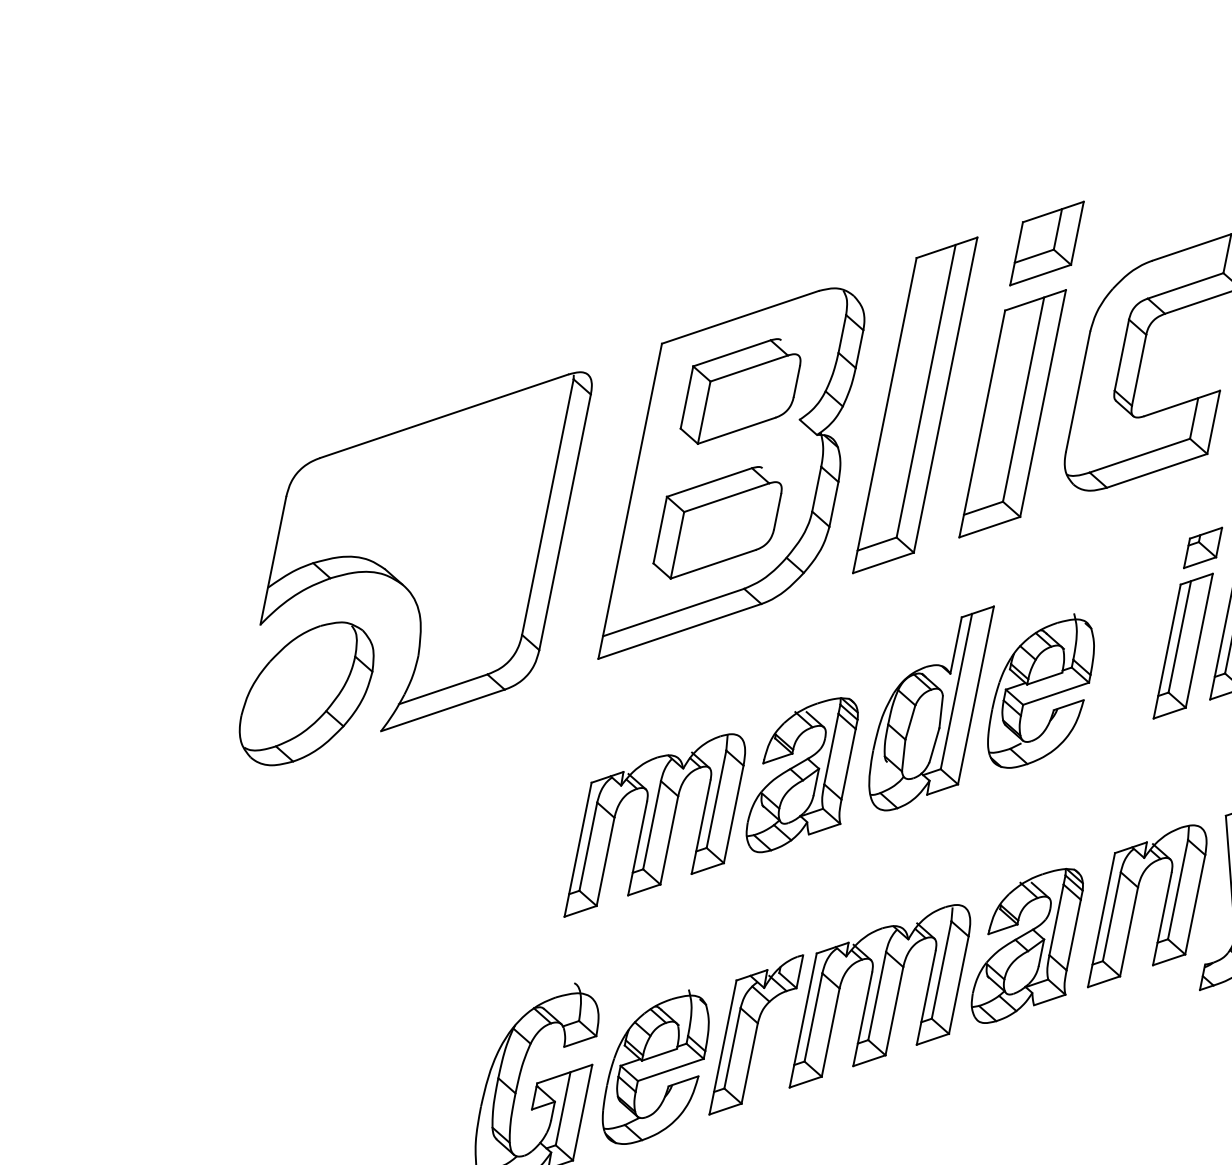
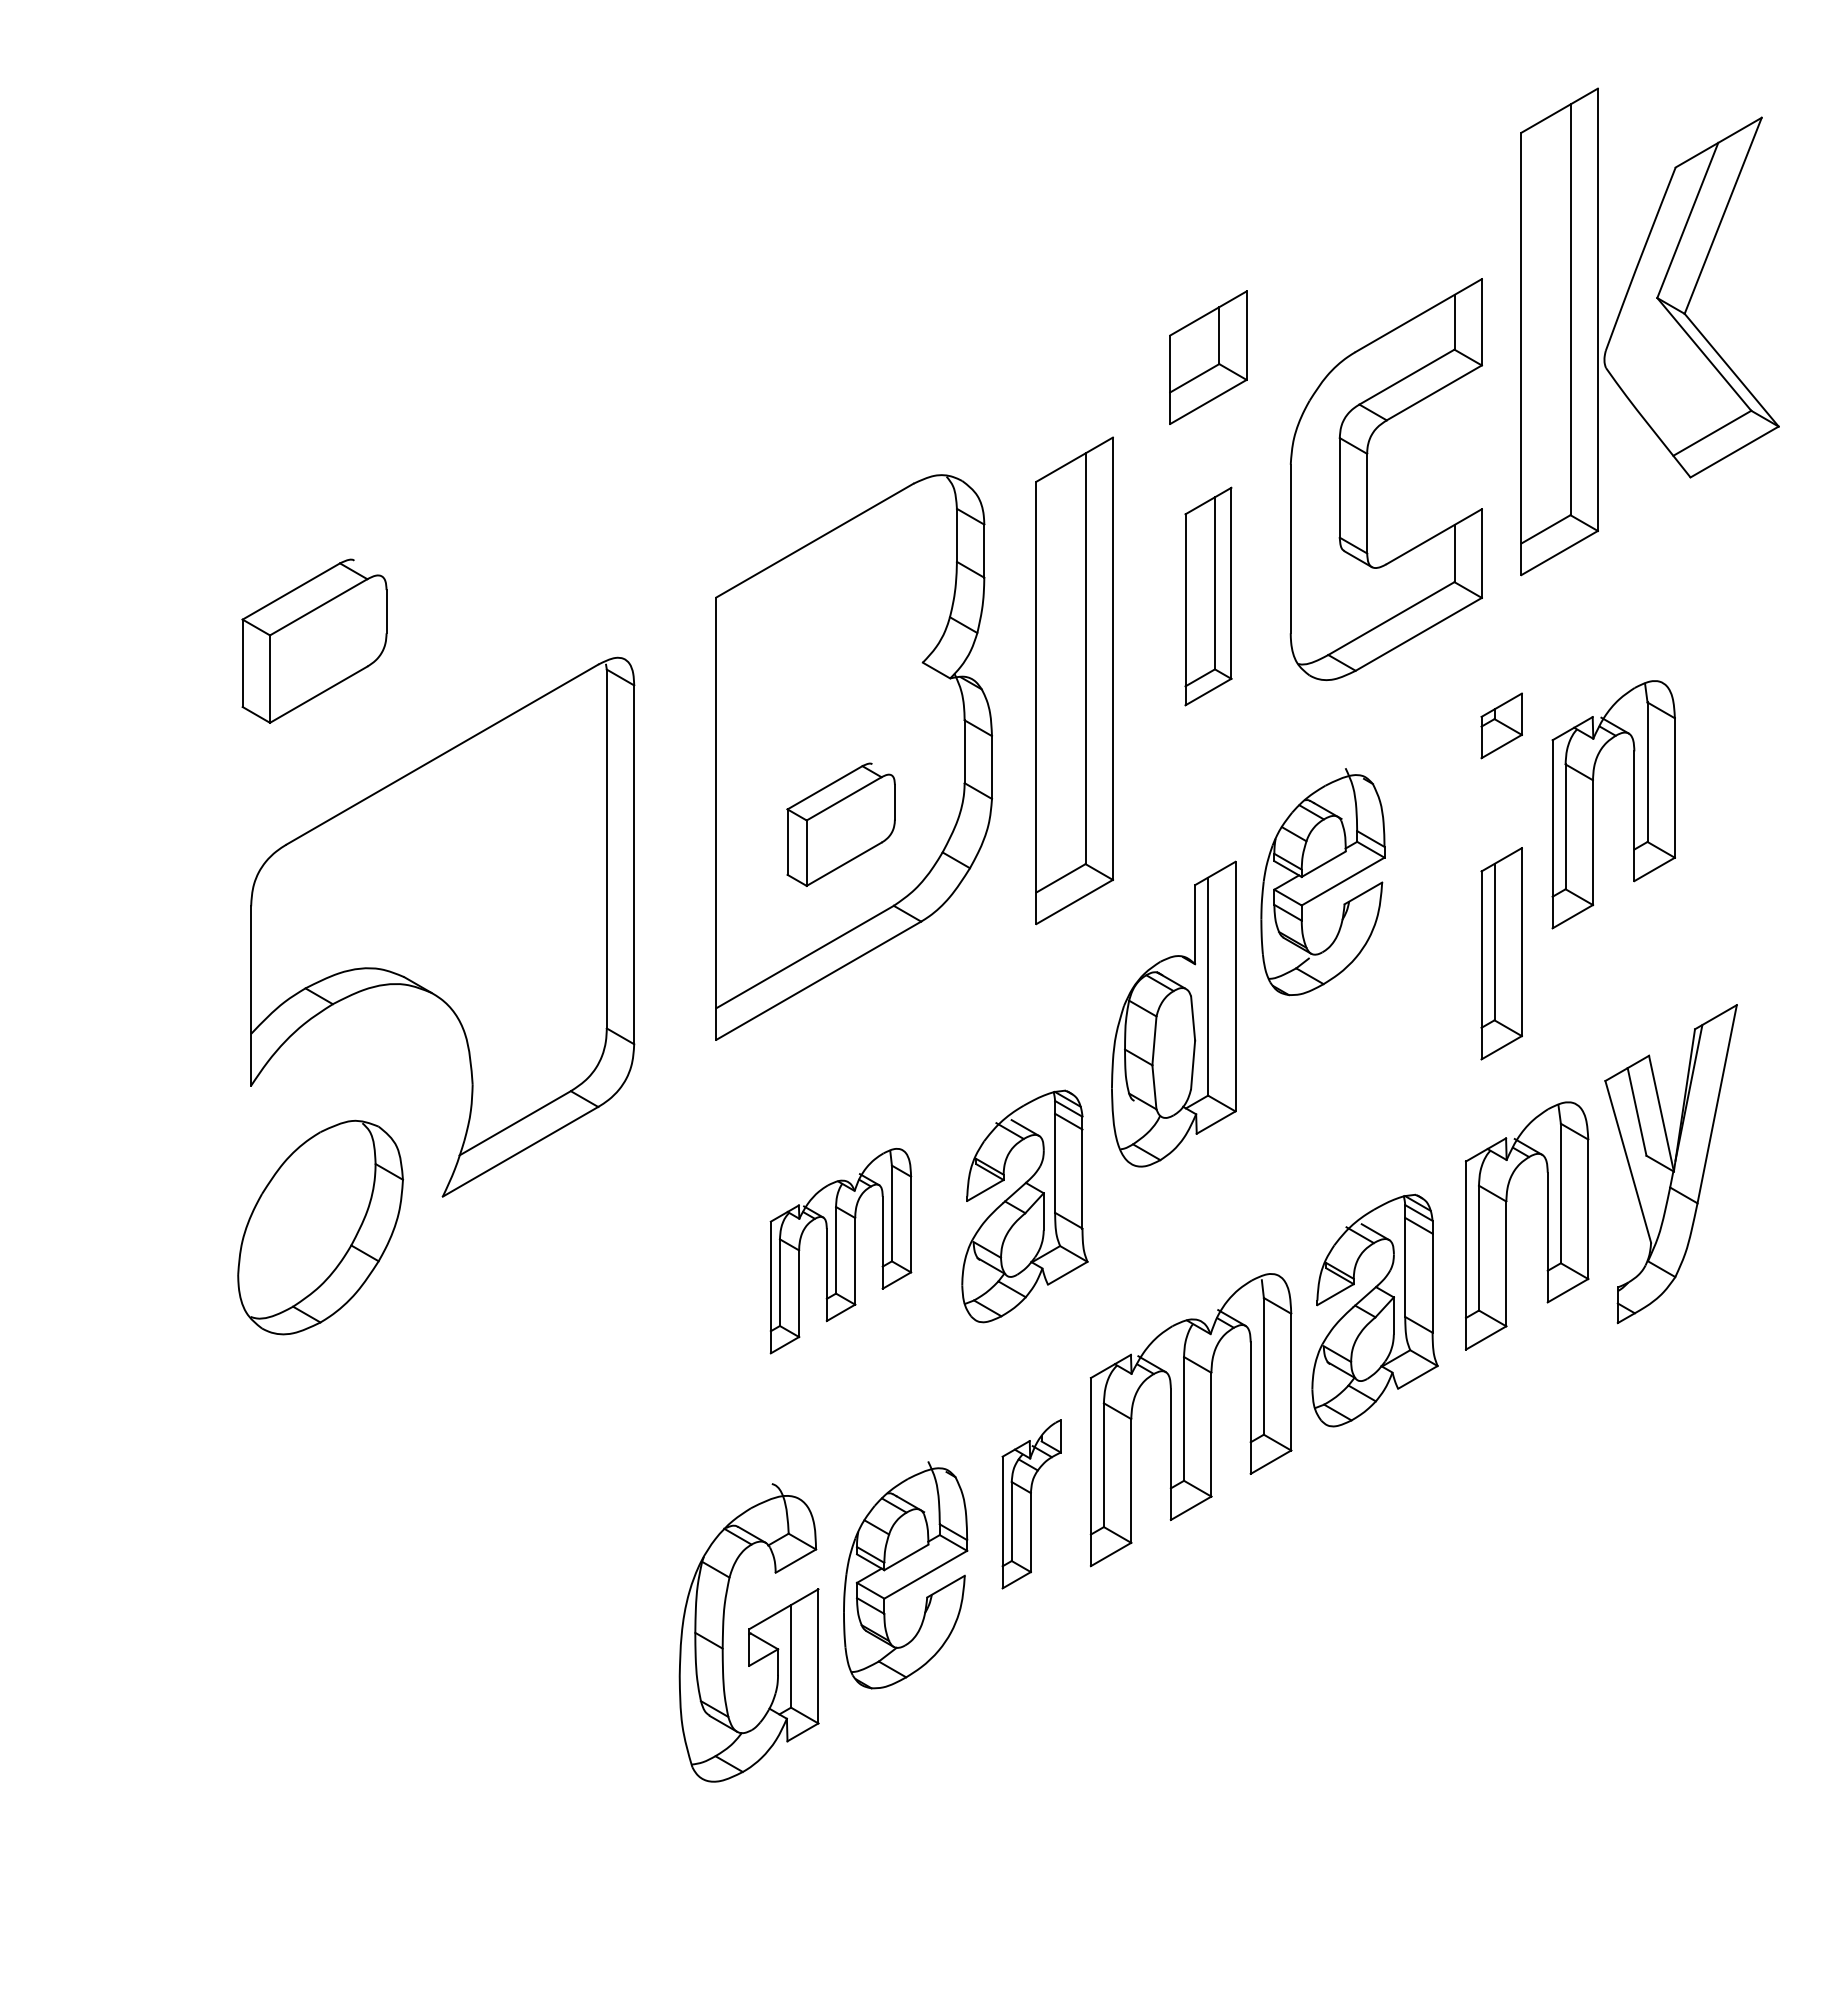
part: (741, 391) -> (314, 640), moved
part: (915, 405) -> (1074, 680), moved
part: (1012, 413) -> (1208, 596), size x0.6
part: (717, 523) -> (840, 824), size x0.7
part: (1183, 645) -> (1501, 953), moved
part: (1041, 691) -> (1322, 882), moved
part: (306, 693) -> (320, 1227), moved
part: (803, 775) -> (1024, 1206), moved
part: (656, 827) -> (840, 1251), size x0.7
part: (756, 1035) -> (1031, 1504), size x0.7

